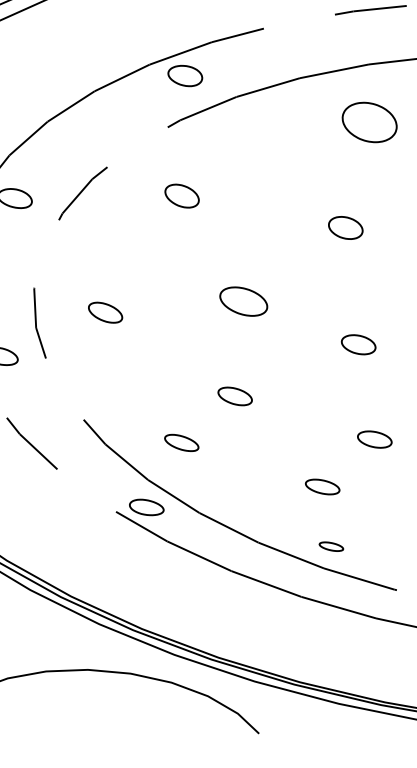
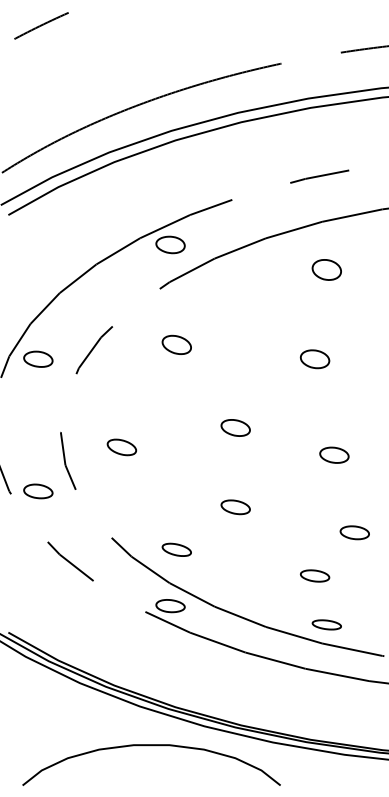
part: (369, 121) -> (326, 269), size x0.62
part: (243, 301) -> (235, 427), size x0.71
part: (181, 442) -> (176, 549), moved
part: (331, 546) -> (326, 624), size x1.43

